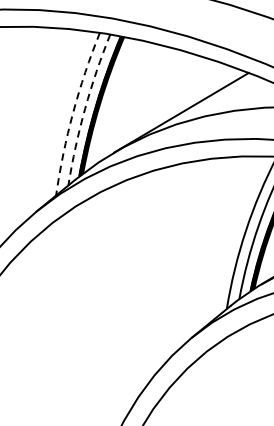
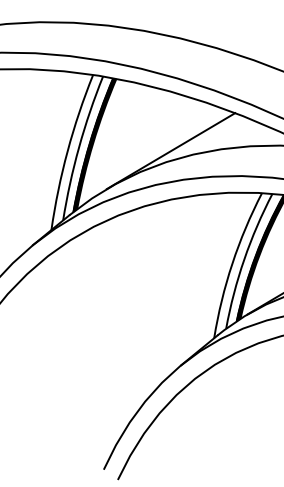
arc: (85, 108) -> (79, 147), dashed -> solid
arc: (72, 113) -> (67, 151), dashed -> solid

